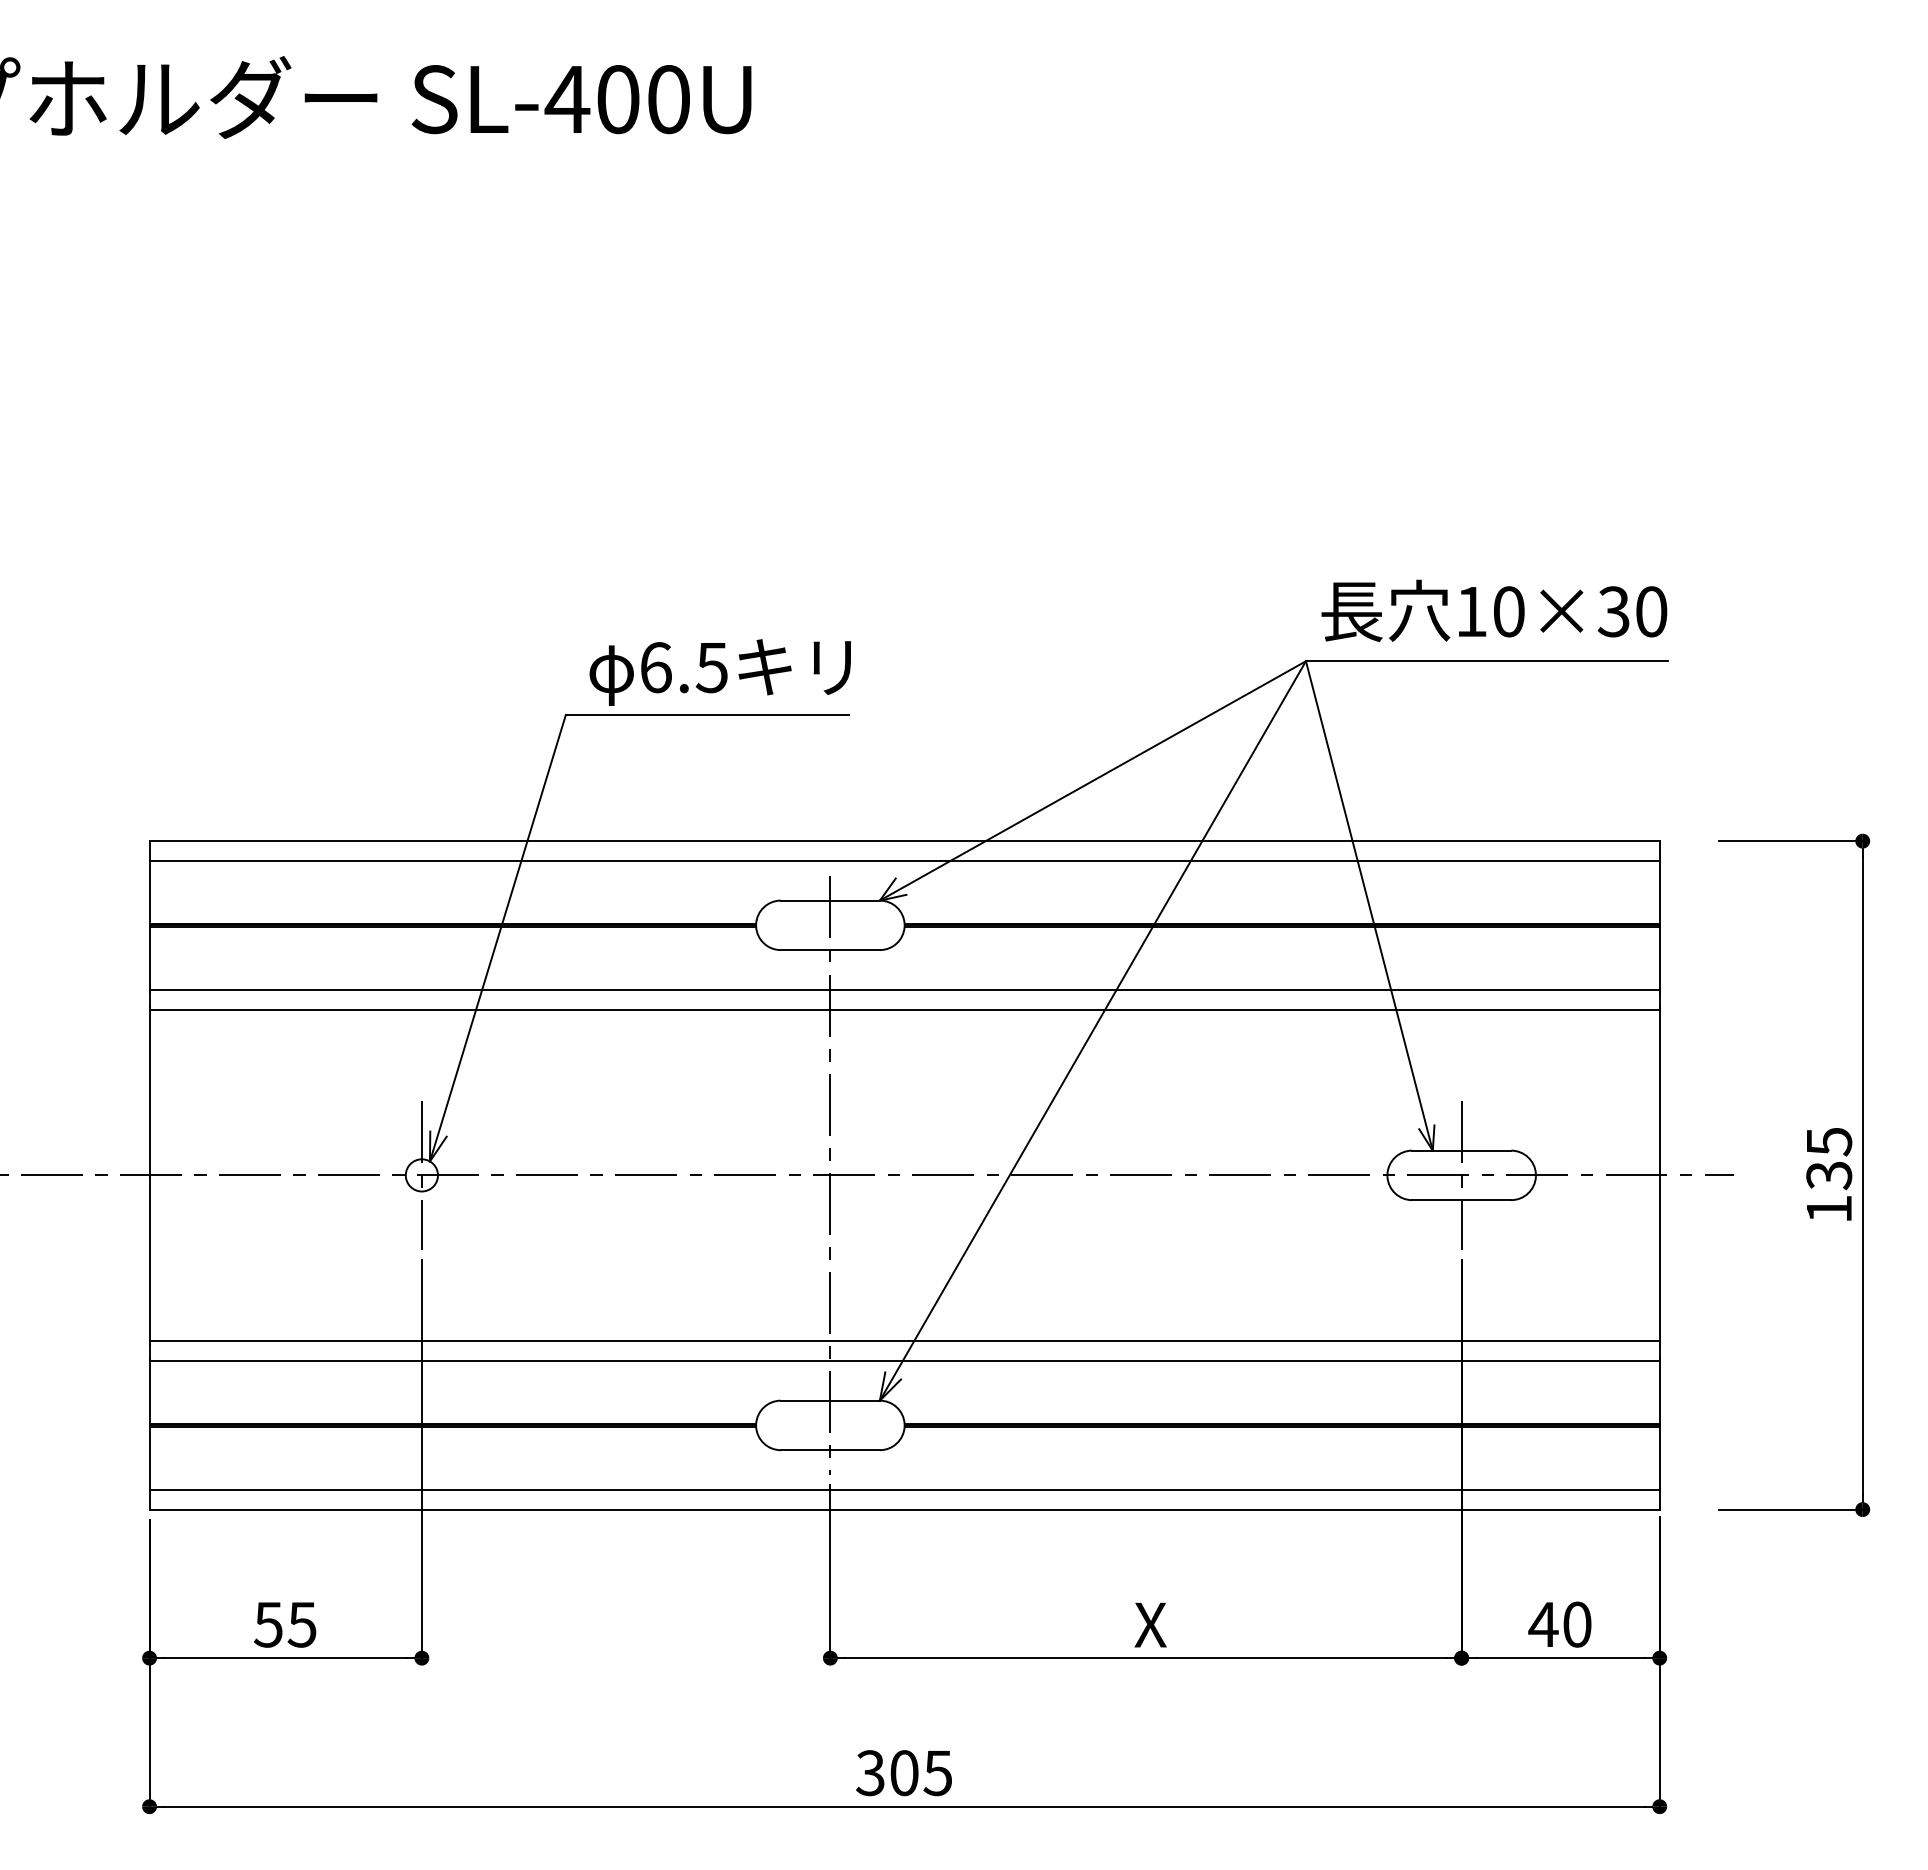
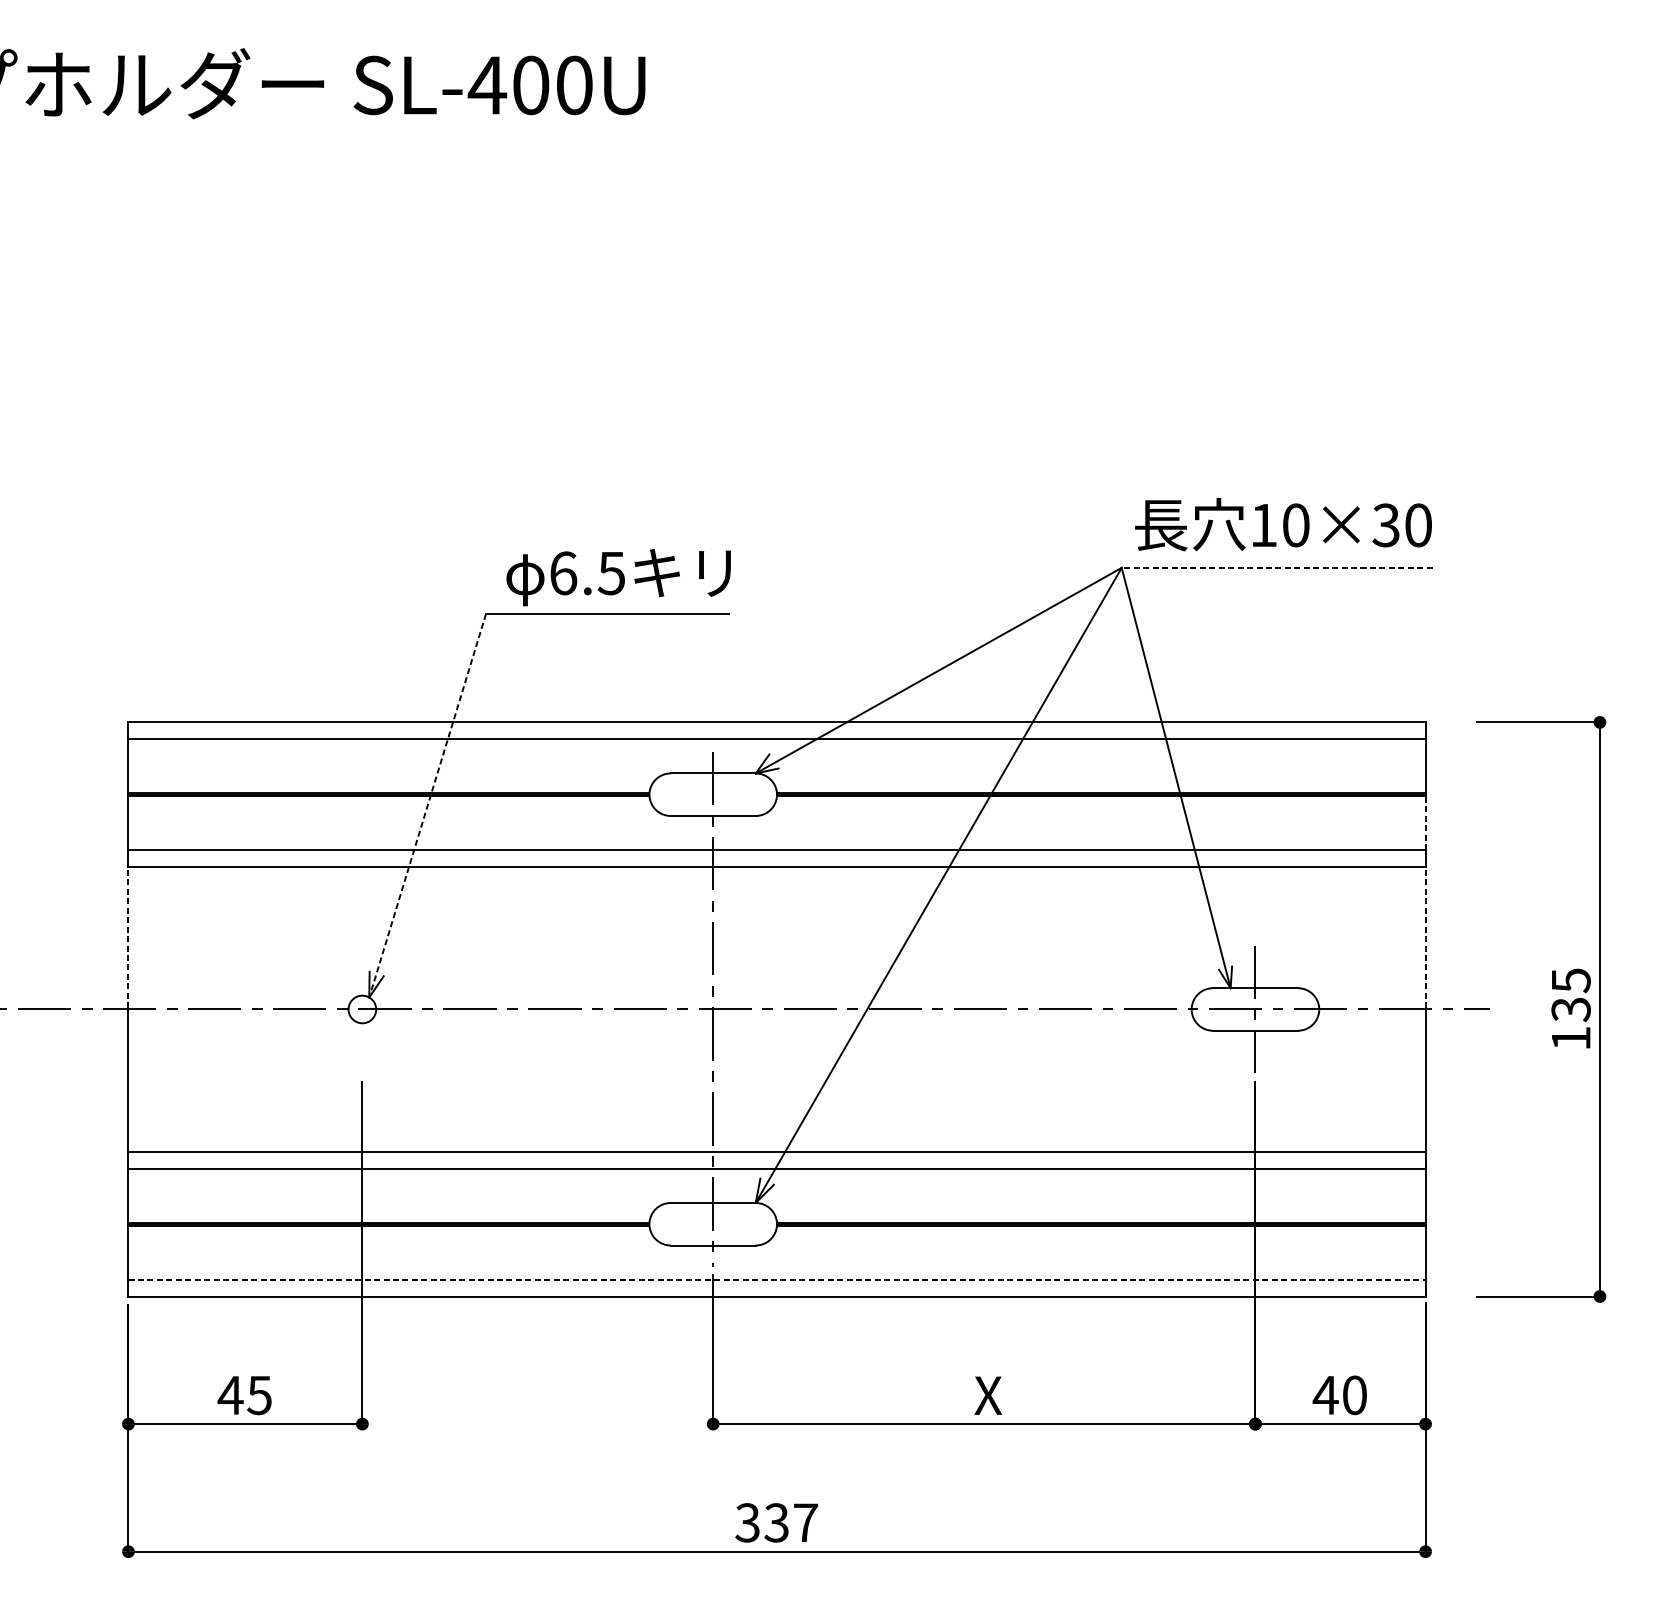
line: (1486, 661) -> (1276, 568), solid -> dashed
line: (497, 938) -> (427, 806), solid -> dashed
line: (1659, 957) -> (1425, 822), solid -> dashed
line: (149, 1091) -> (128, 937), solid -> dashed
line: (1659, 1091) -> (1425, 937), solid -> dashed
line: (421, 1175) -> (362, 1009), removed
line: (905, 1489) -> (777, 1279), solid -> dashed
text: (268, 1624) -> (230, 1395), 55 -> 45
text: (920, 1773) -> (790, 1523), 305 -> 337

